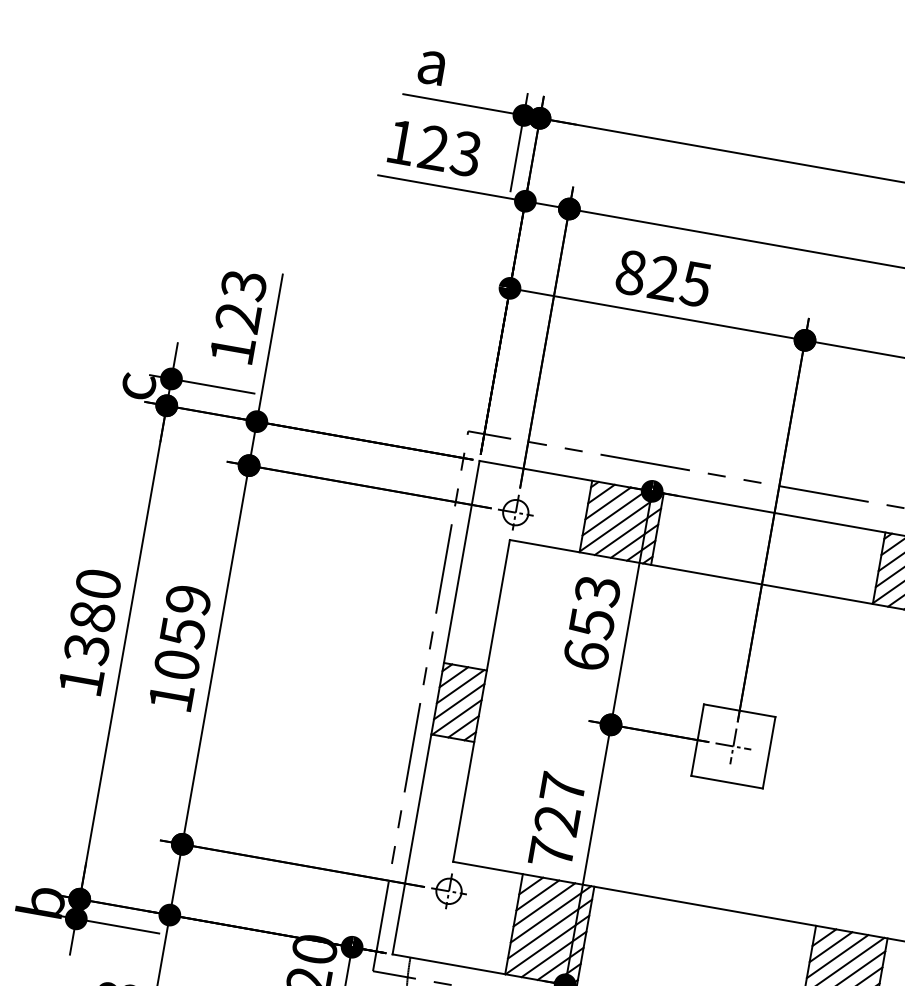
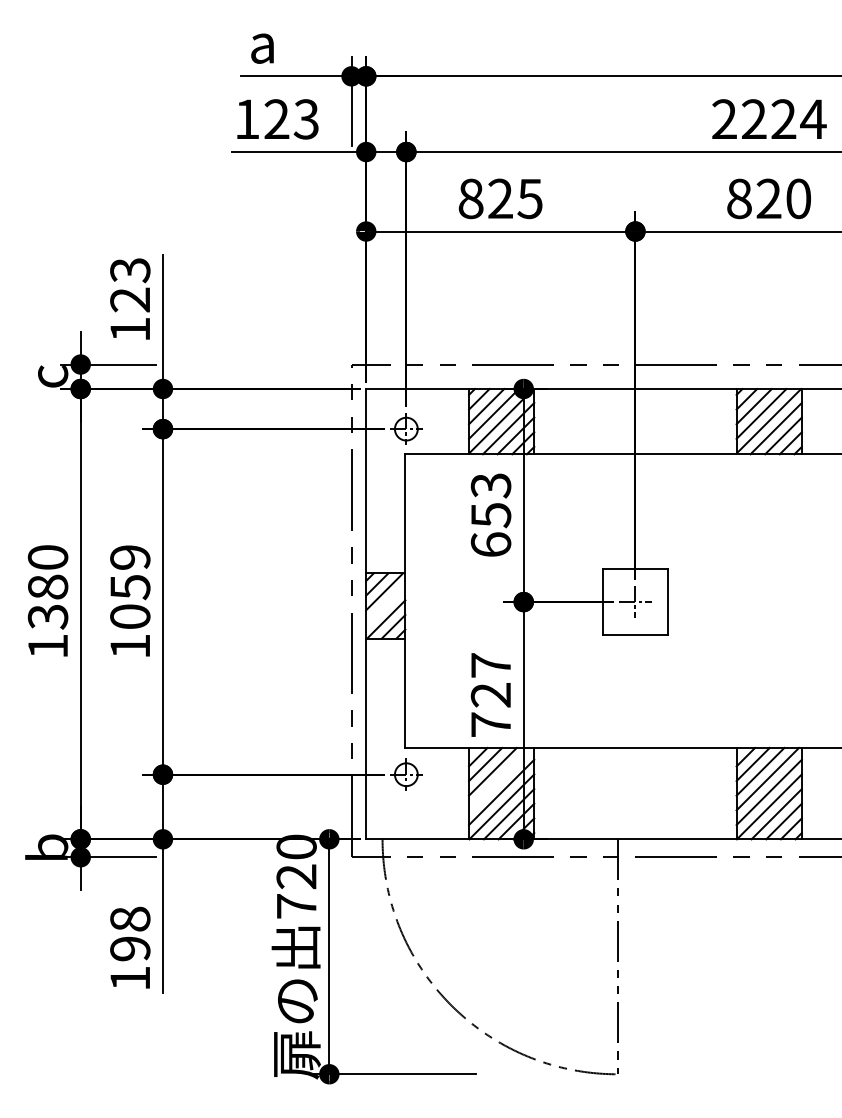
line: (459, 700) -> (385, 604), removed
line: (551, 913) -> (500, 778), removed

